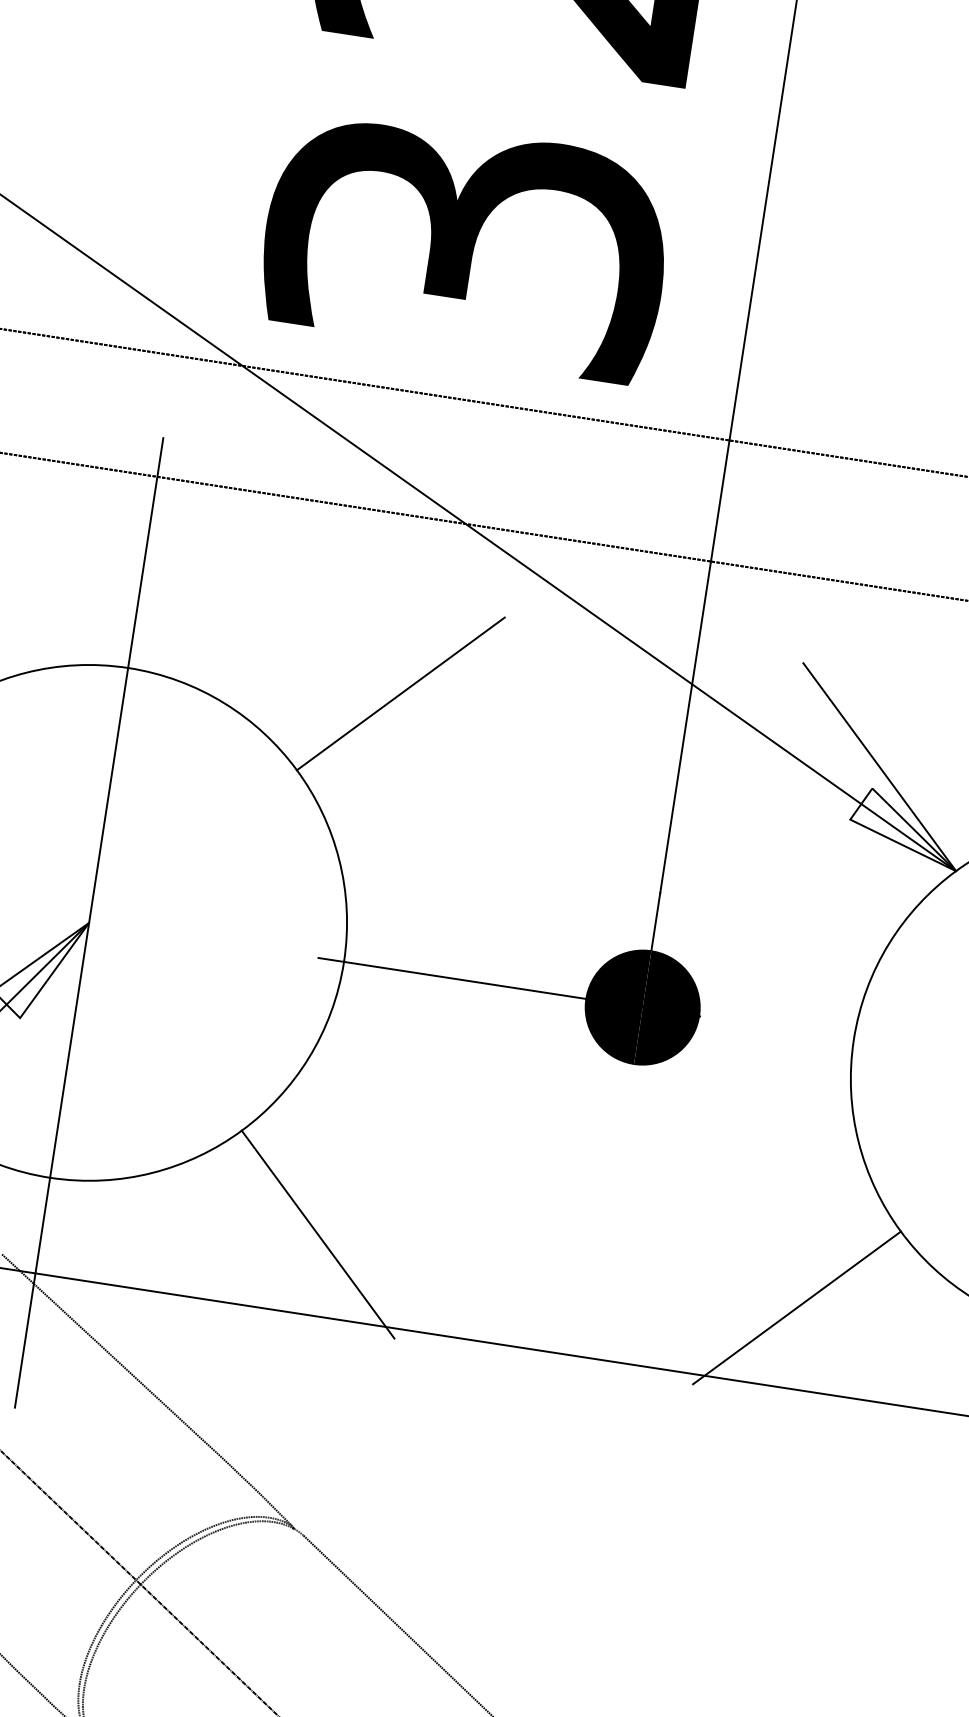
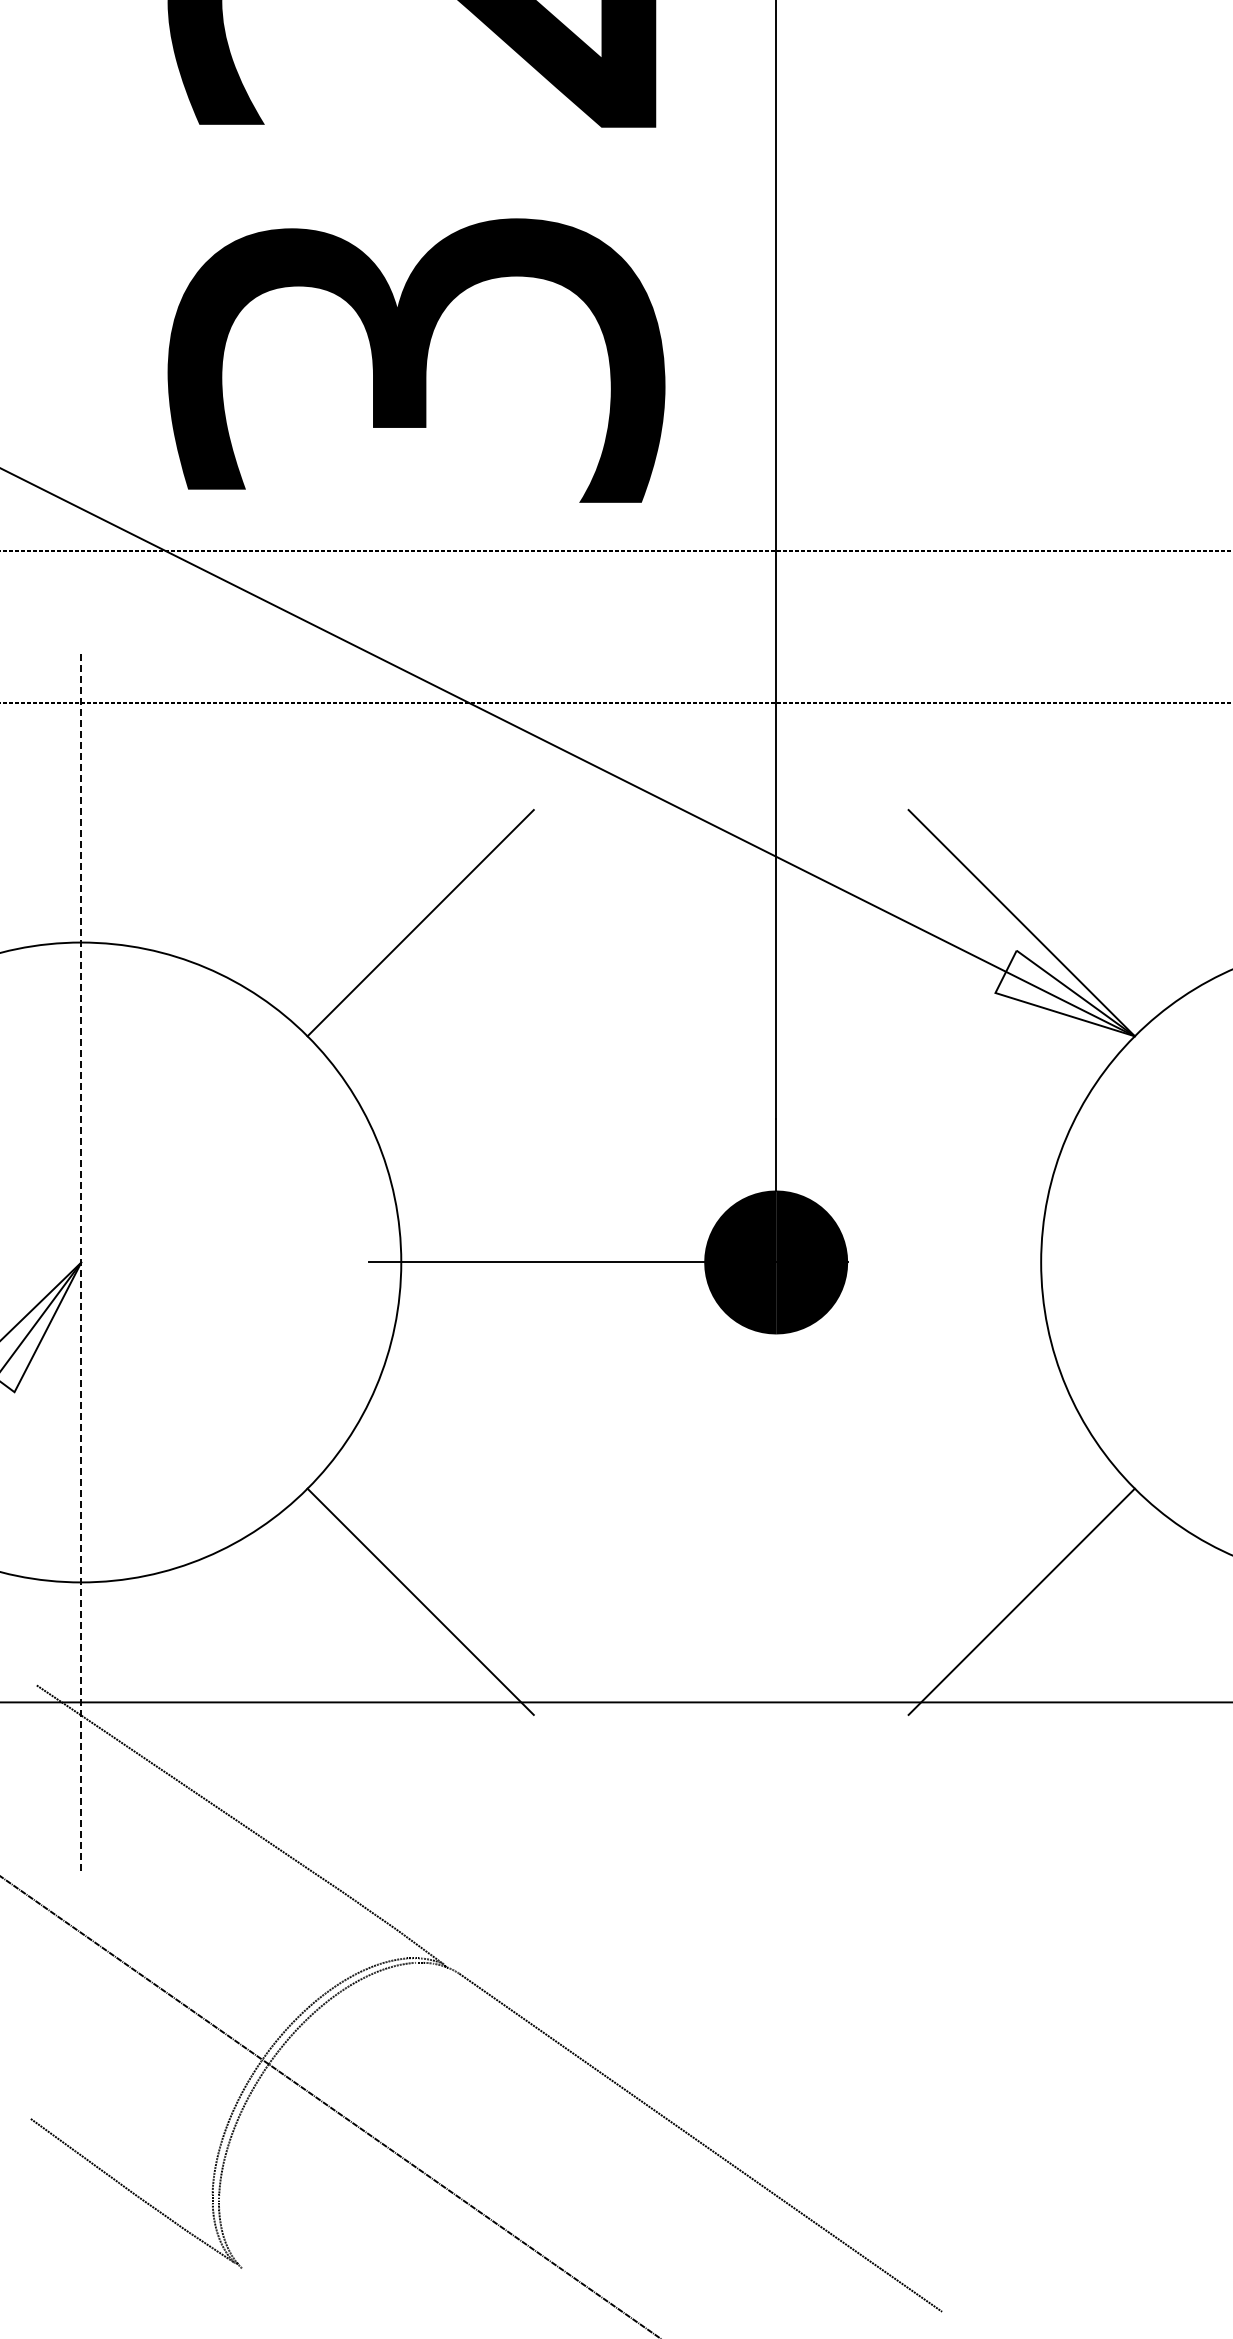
line: (89, 922) -> (81, 1262), solid -> dashed

